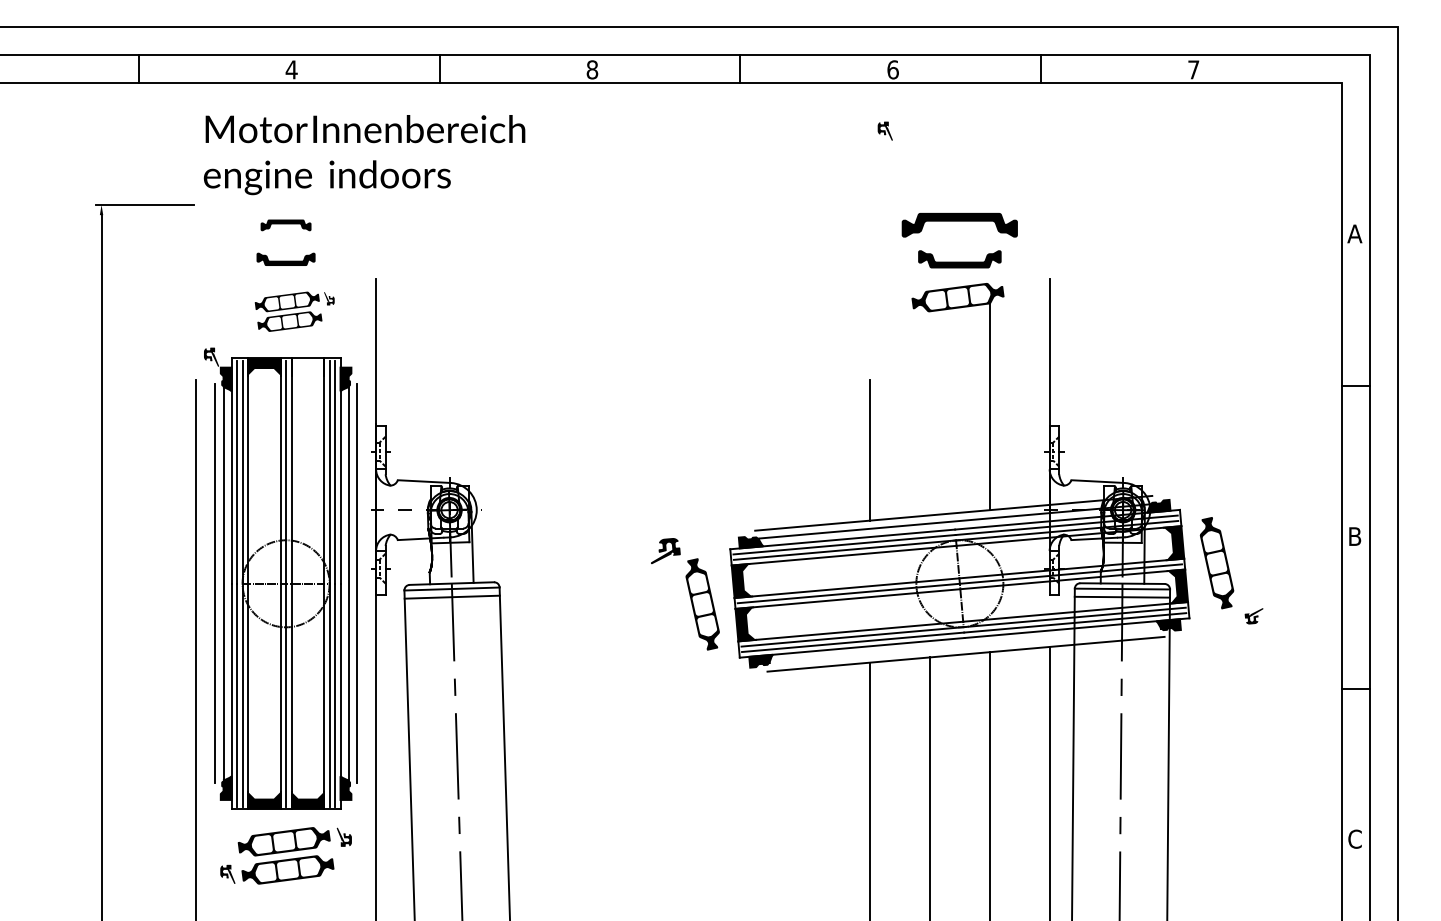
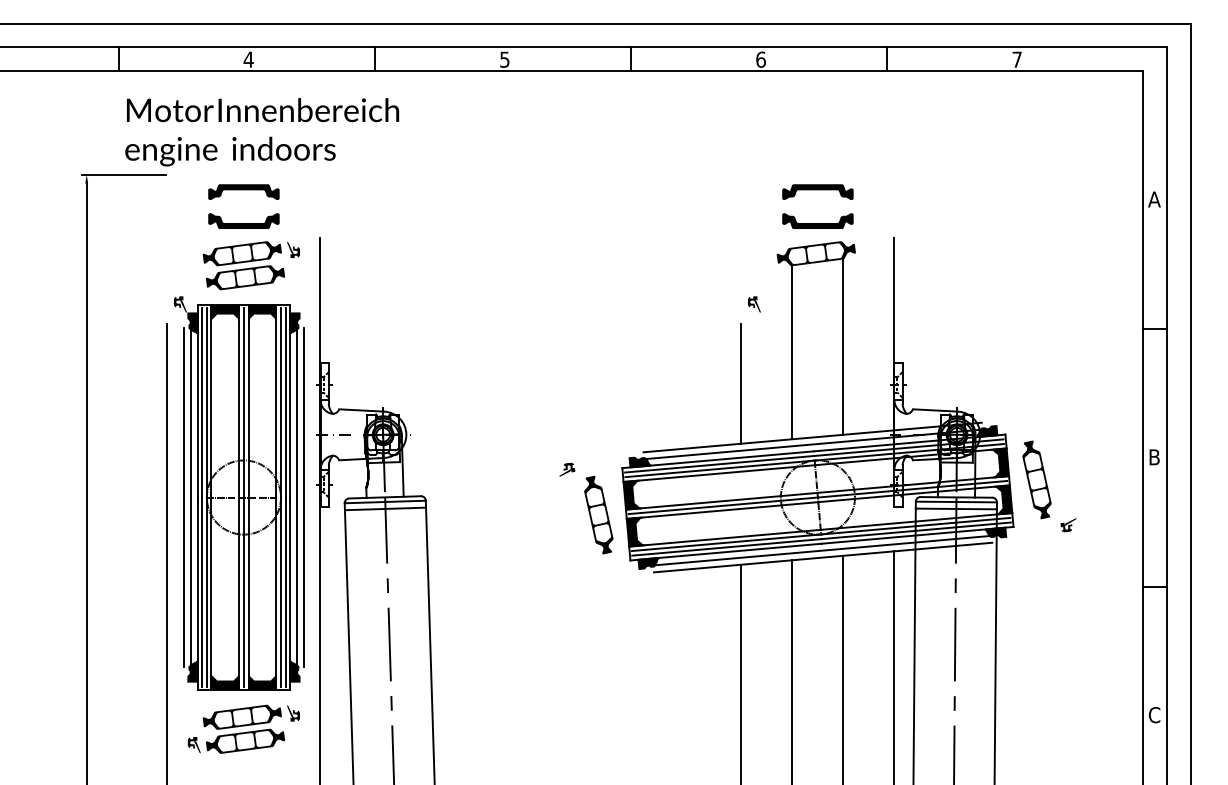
text: (592, 69) -> (504, 59), 8 -> 5
part: (884, 130) -> (753, 303), moved
text: (364, 155) -> (262, 132), moved
part: (285, 225) -> (243, 192), size x1.67
part: (959, 225) -> (817, 192), size x0.71
part: (285, 259) -> (243, 221), size x1.43
part: (294, 311) -> (251, 265), size x1.43
fill: (307, 366) -> (262, 312), added
line: (929, 413) -> (792, 352), added
part: (665, 551) -> (567, 470), size x0.62
line: (964, 645) -> (821, 550), added

